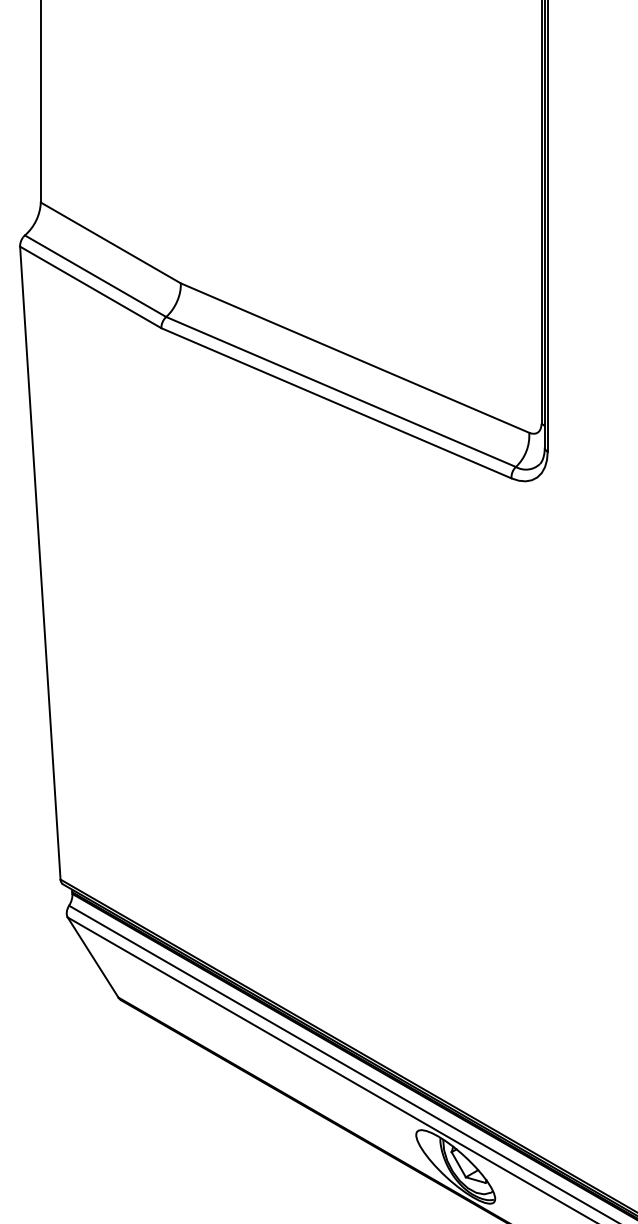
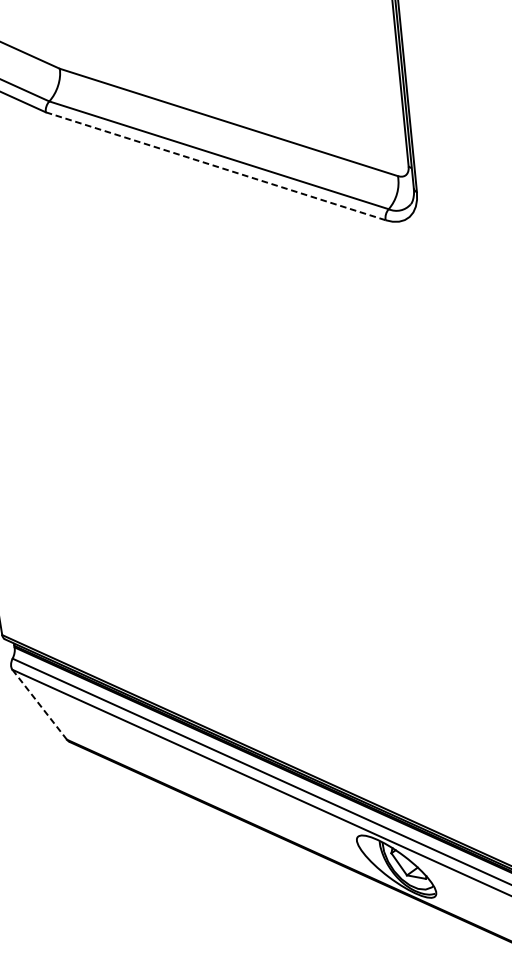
line: (335, 403) -> (214, 166), solid -> dashed
line: (93, 957) -> (40, 704), solid -> dashed

